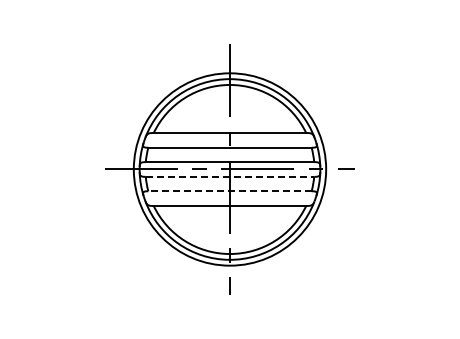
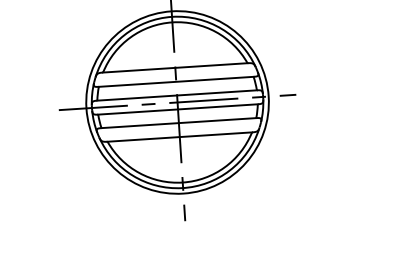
line: (230, 176) -> (178, 109), dashed -> solid
line: (229, 191) -> (178, 123), dashed -> solid

